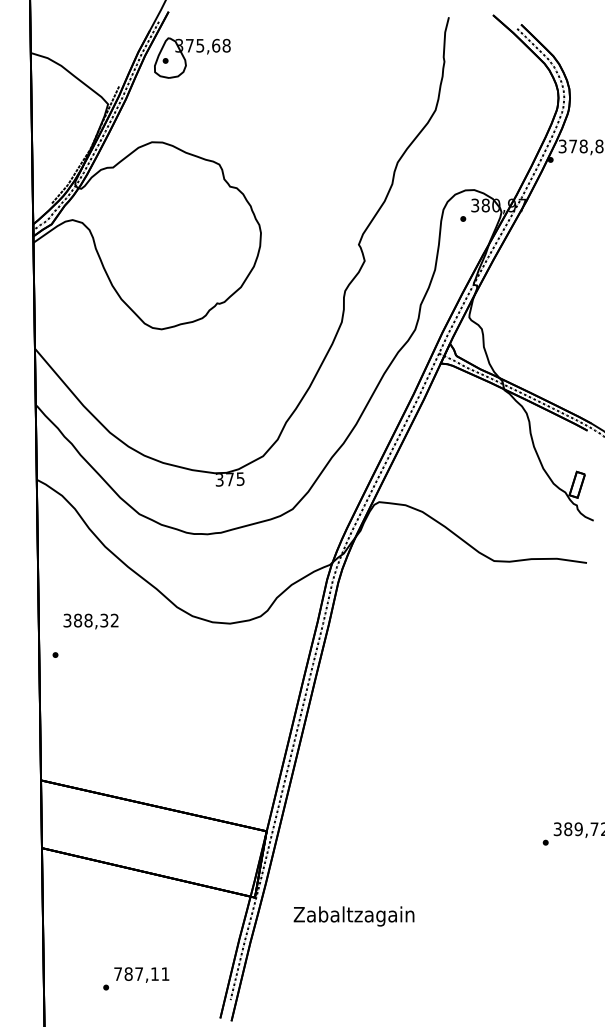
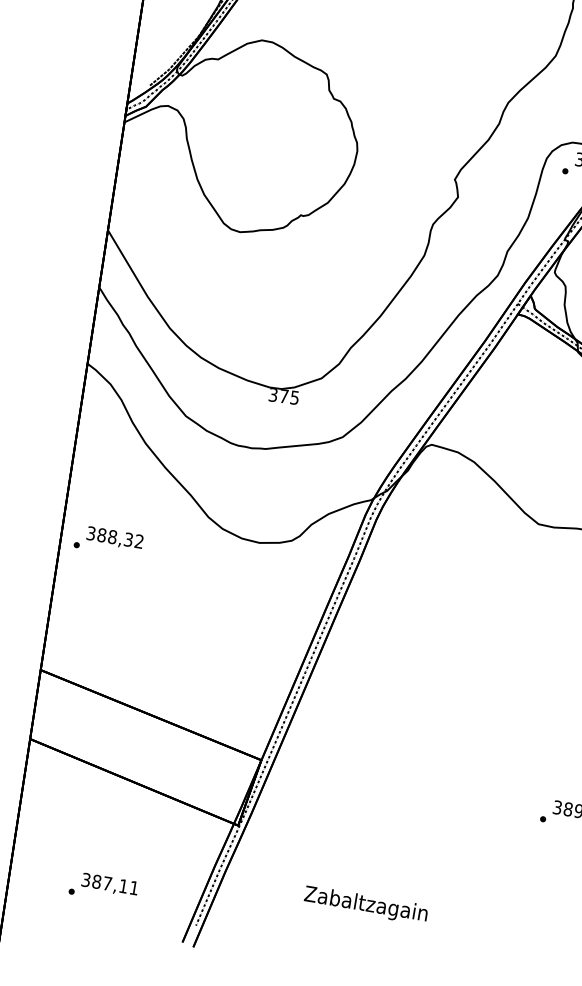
text: (90, 621) -> (114, 538), moved
text: (353, 916) -> (365, 905), moved
text: (117, 973) -> (85, 879), 787,11 -> 387,11

